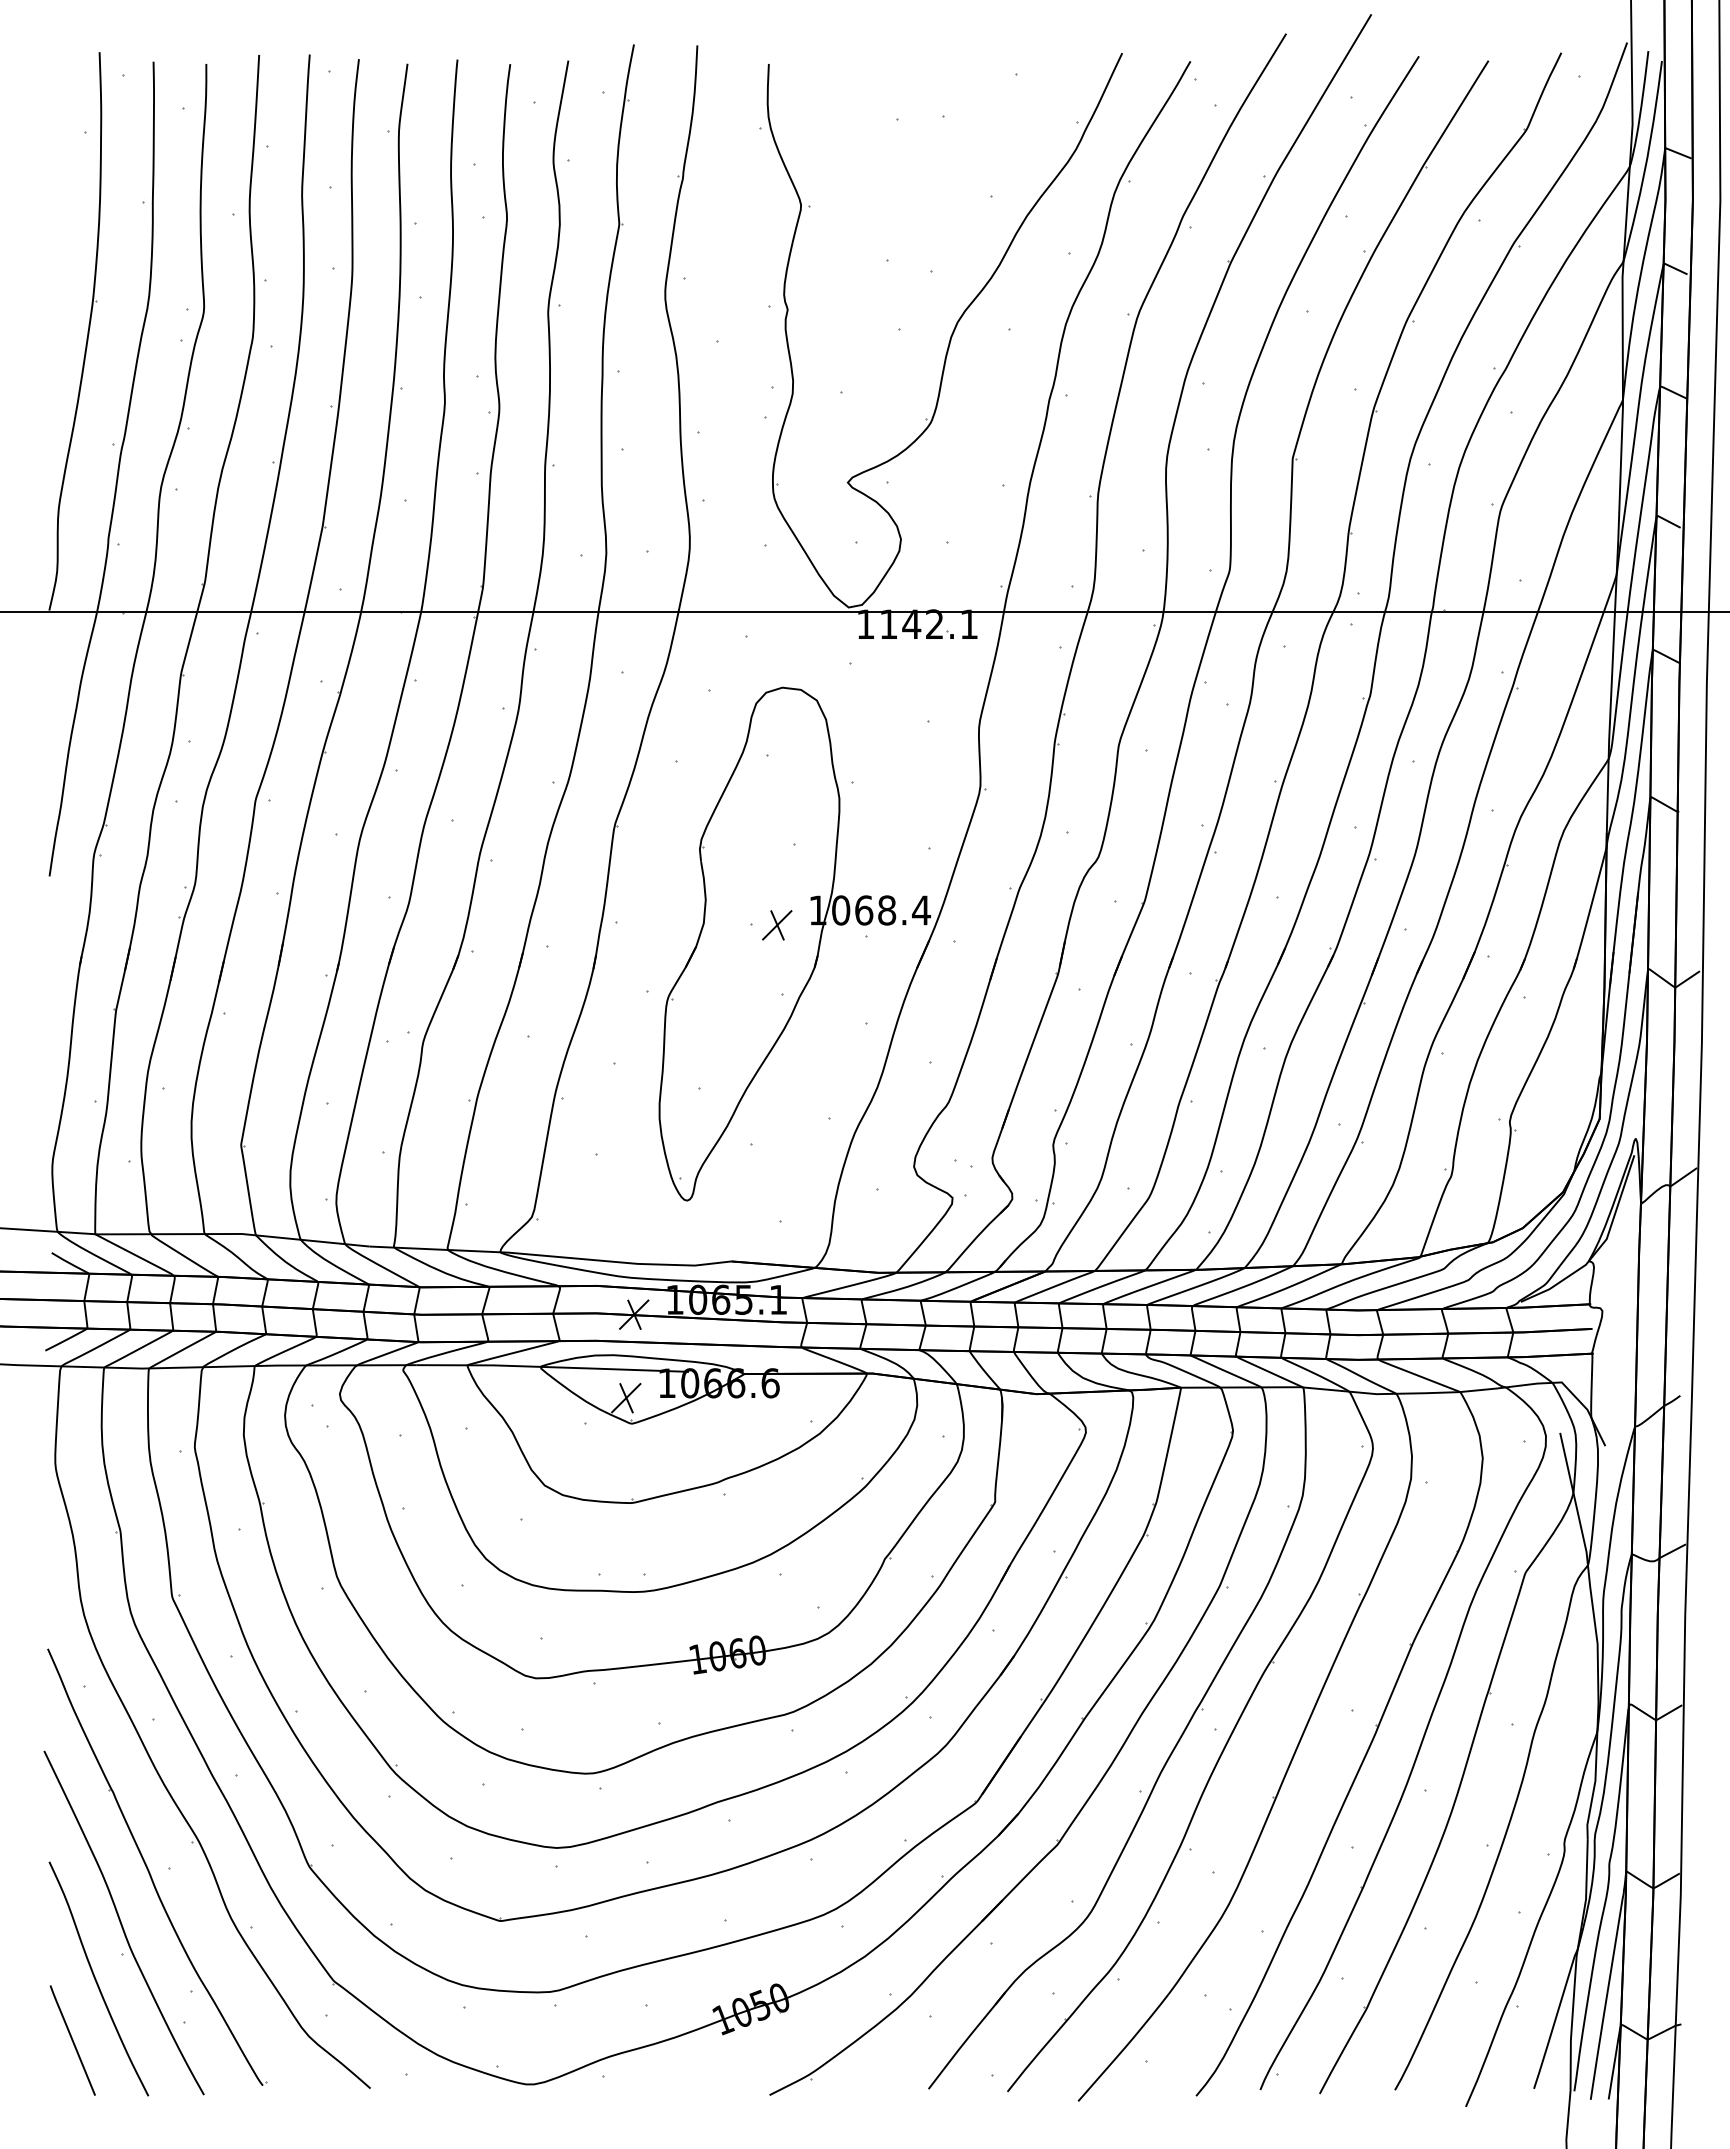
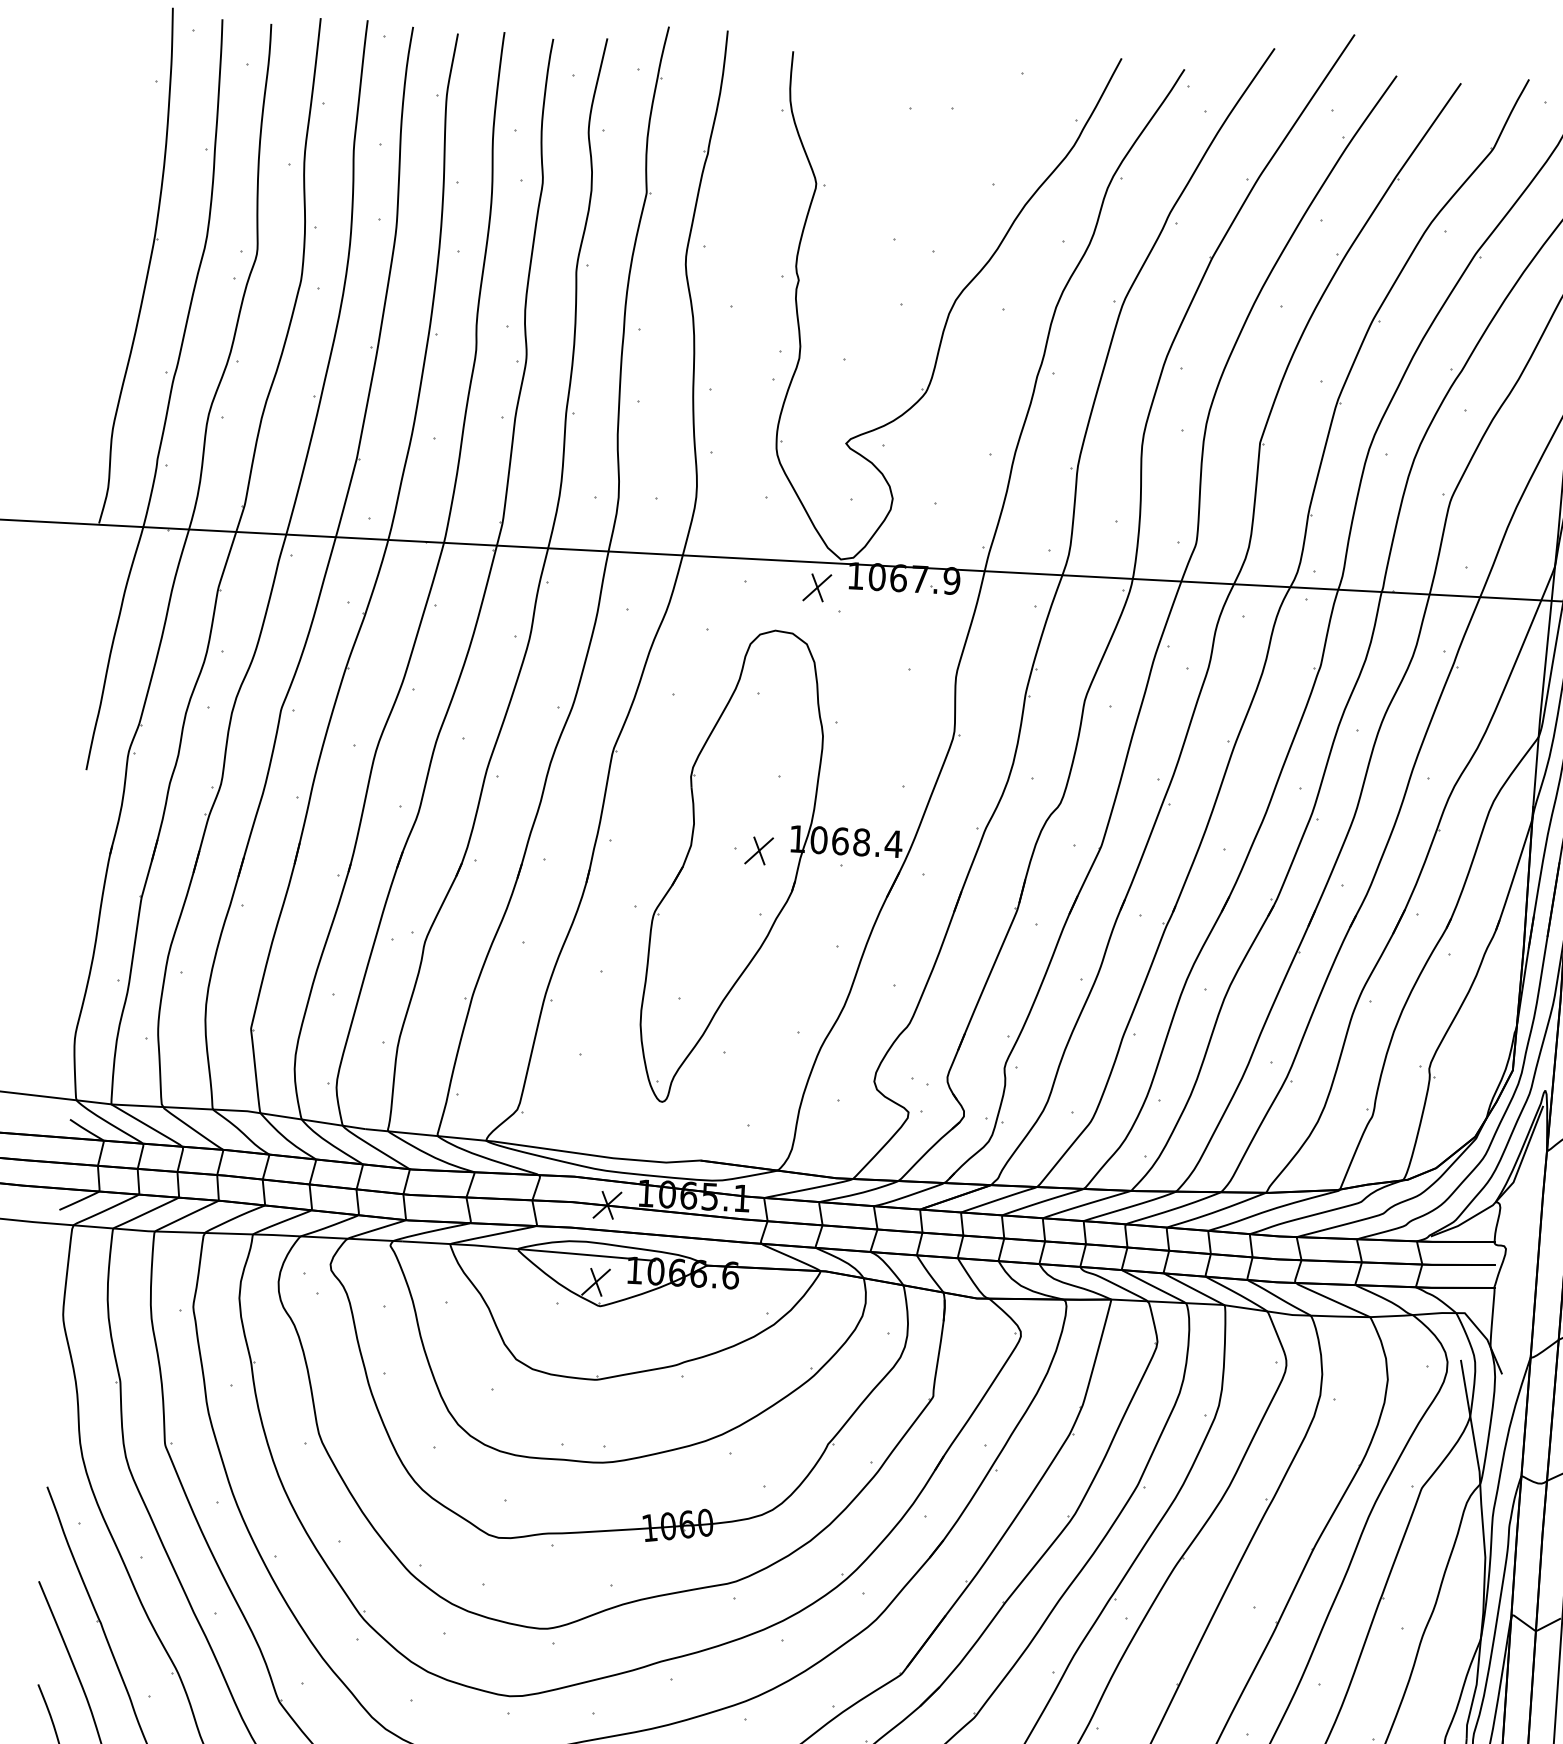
text: (928, 624) -> (914, 579), 1142.1 -> 1067.9
part: (824, 639) -> (816, 587), added

